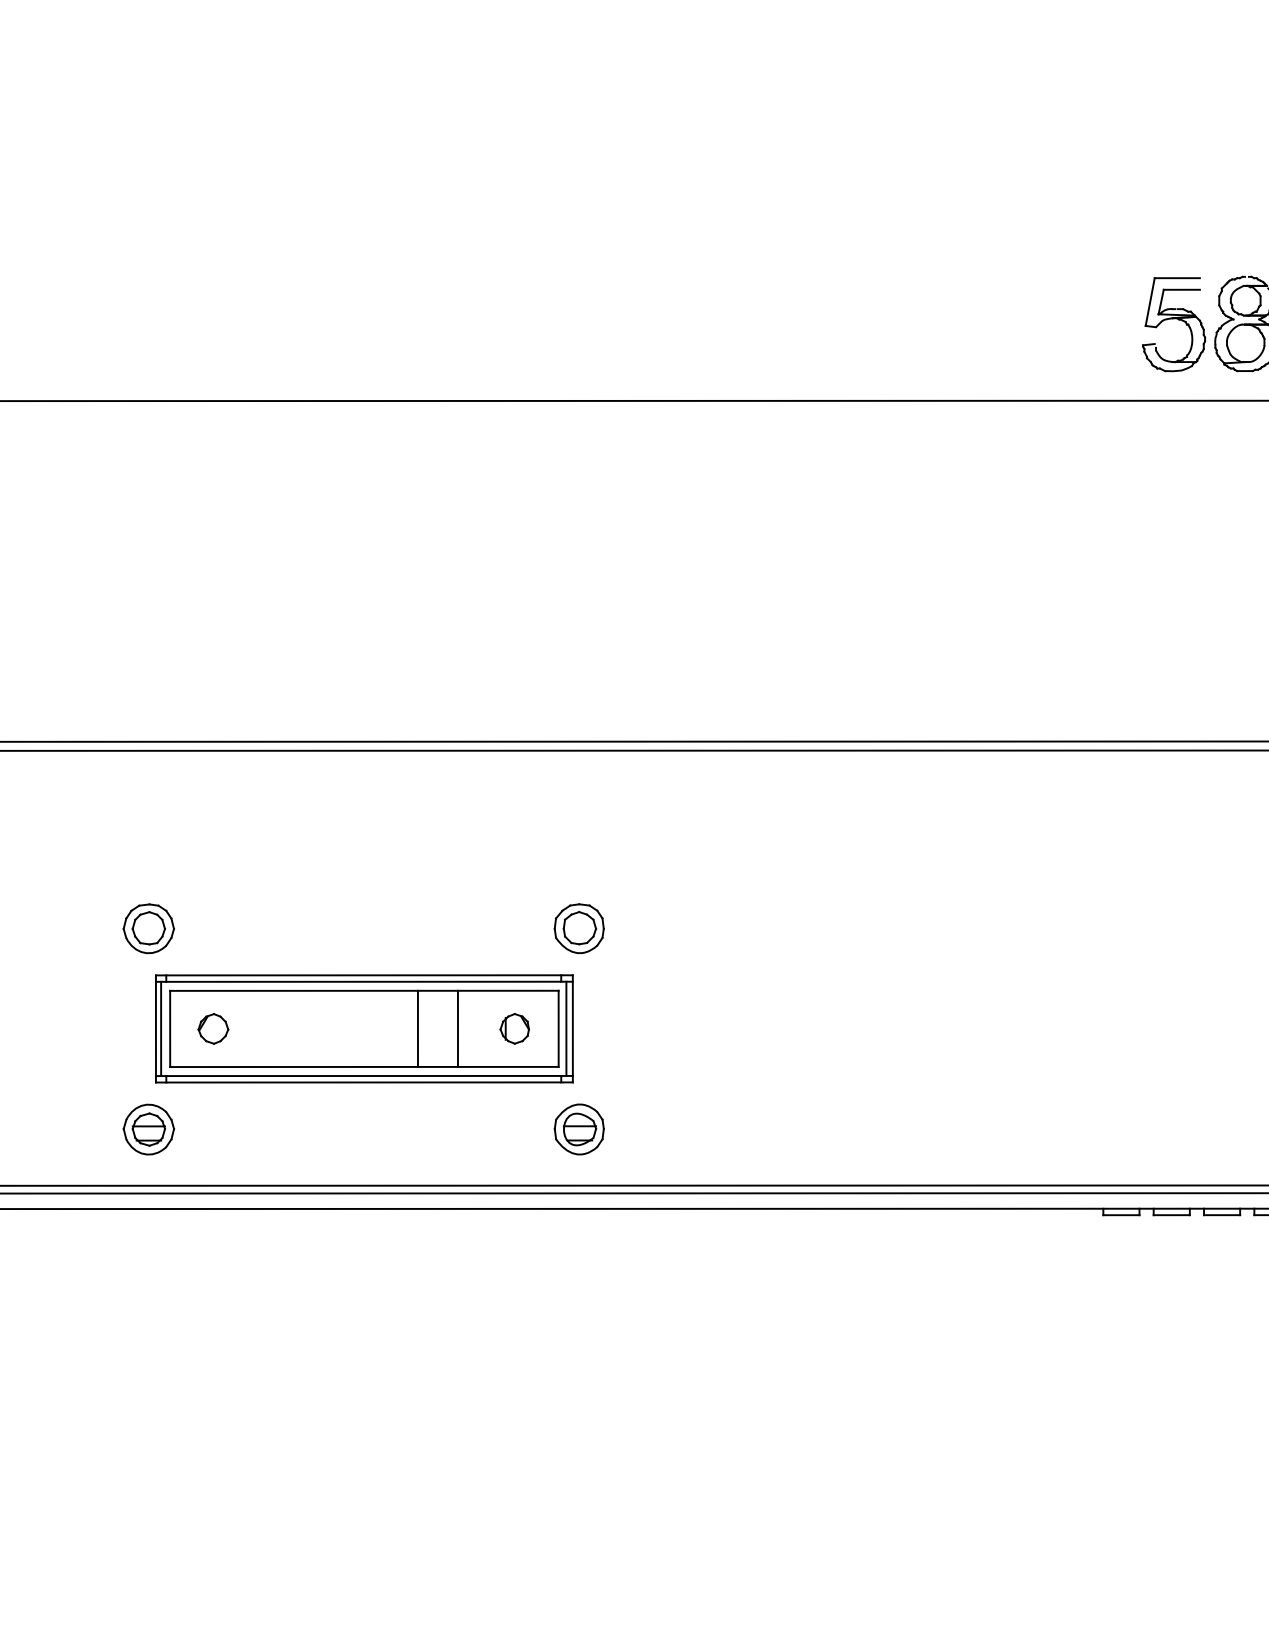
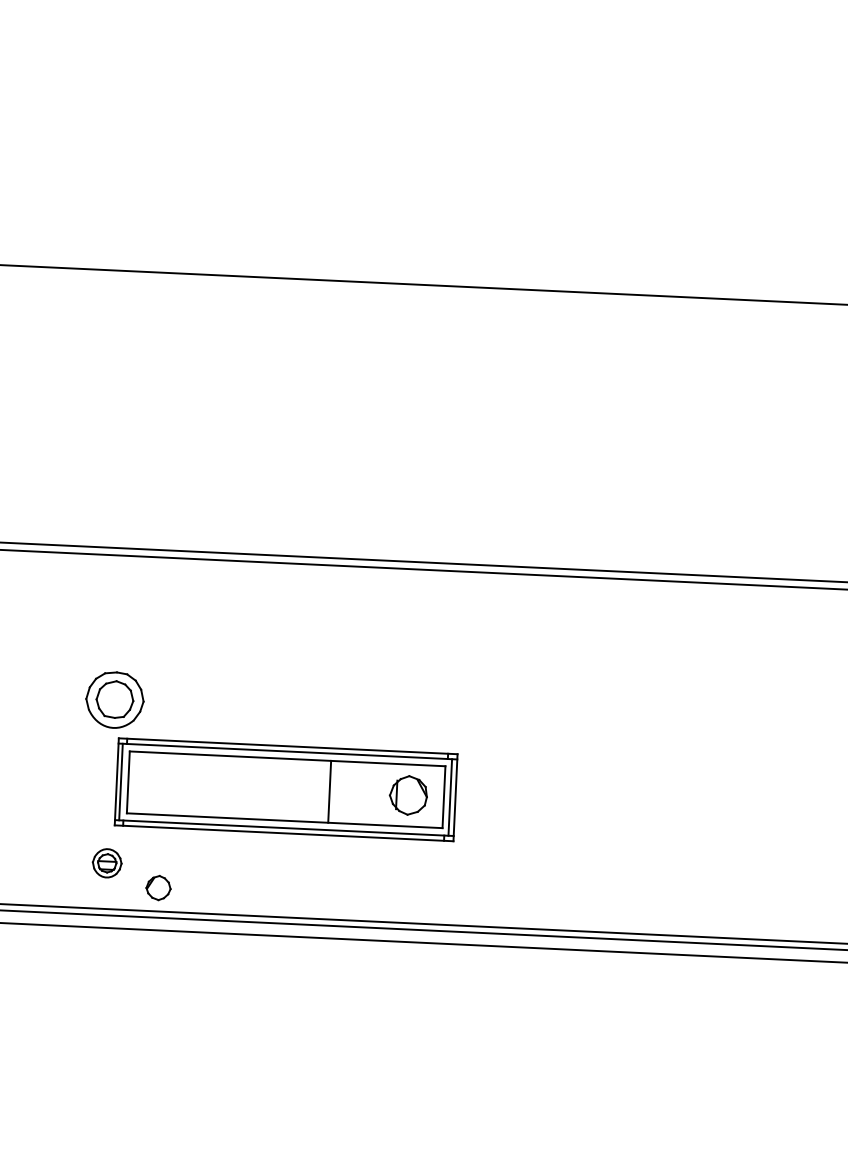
part: (148, 928) -> (114, 699), size x1.4
part: (578, 928) -> (463, 716), removed
part: (213, 1028) -> (158, 887), moved
line: (457, 1028) -> (361, 793), removed
part: (514, 1028) -> (408, 795), size x1.6
part: (148, 1129) -> (106, 863), size x0.7
part: (578, 1129) -> (456, 879), removed

